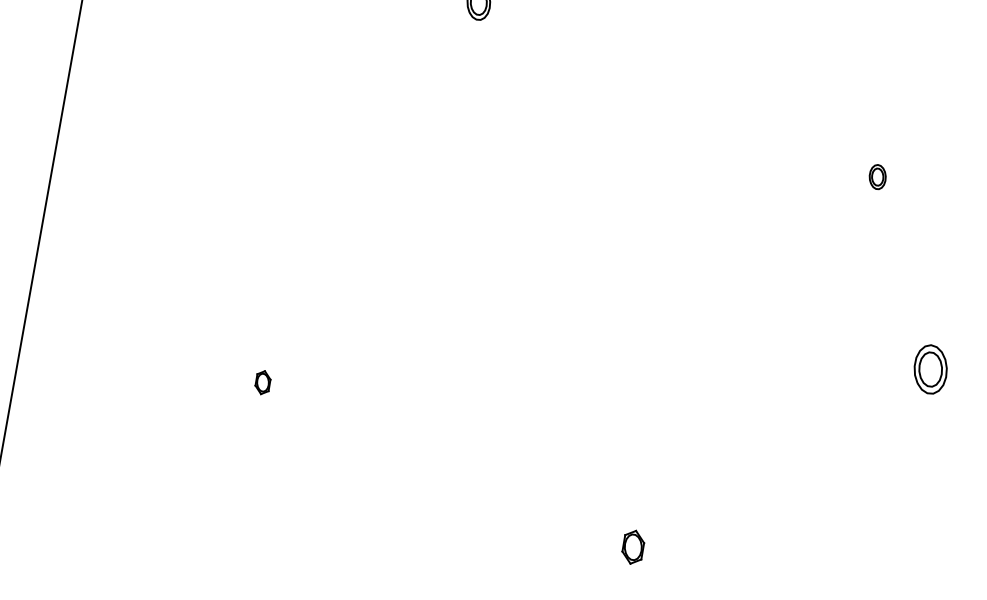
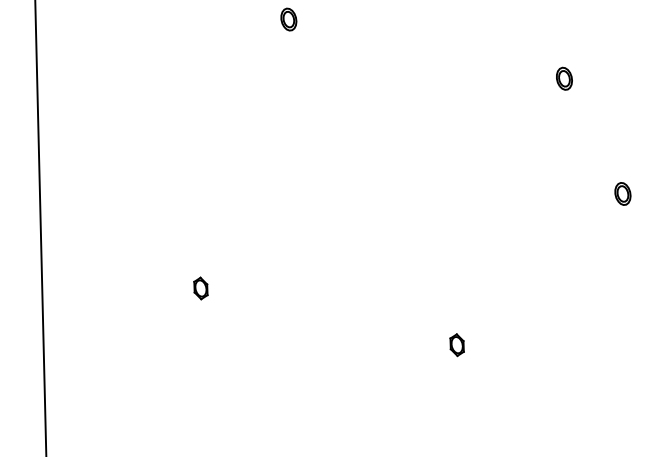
part: (877, 176) -> (564, 78), size x1.43
part: (930, 368) -> (622, 193), size x0.71
part: (262, 382) -> (200, 288), size x1.43

